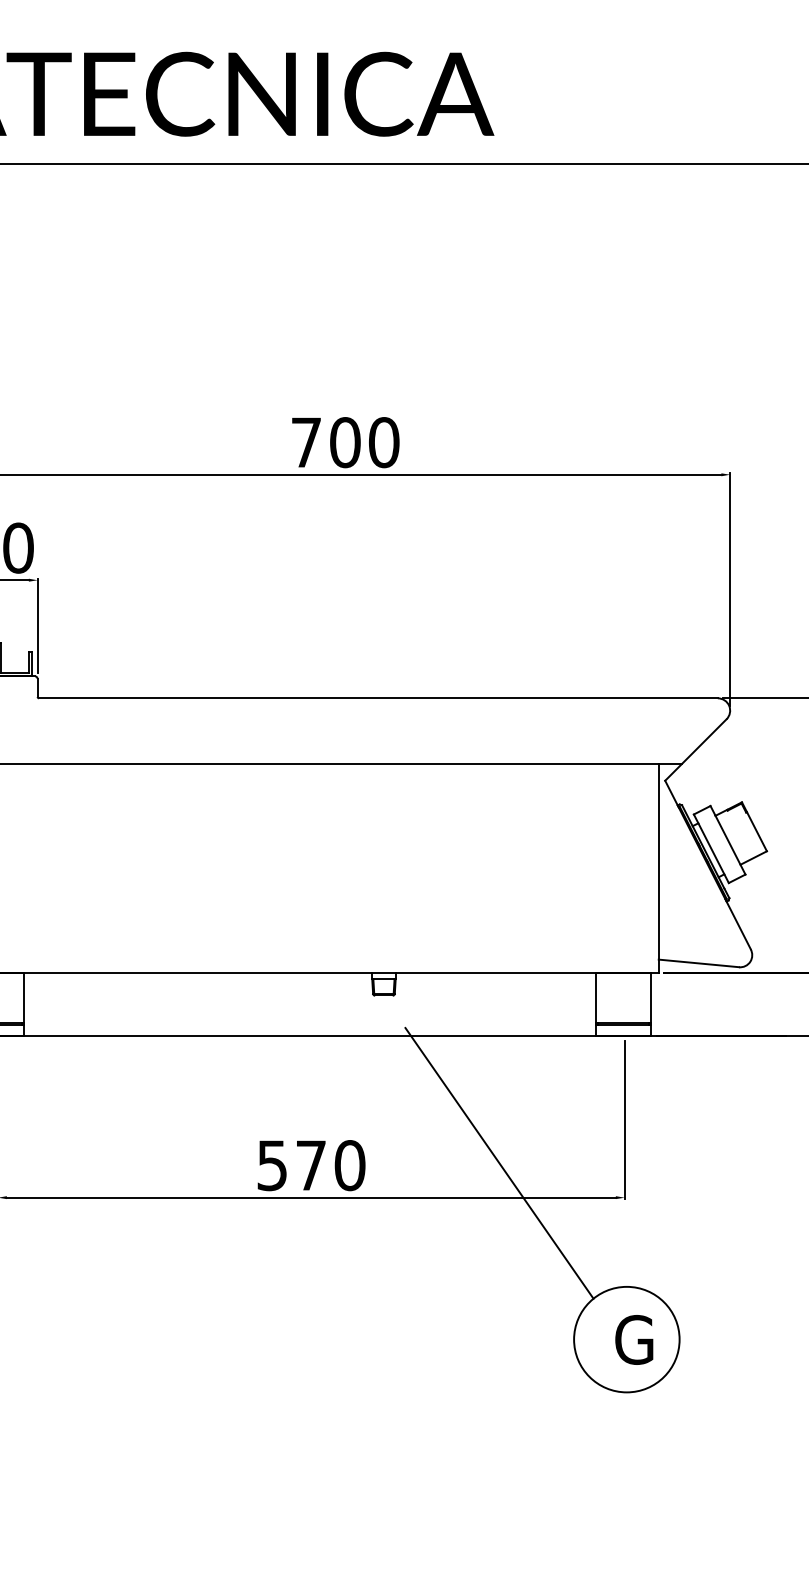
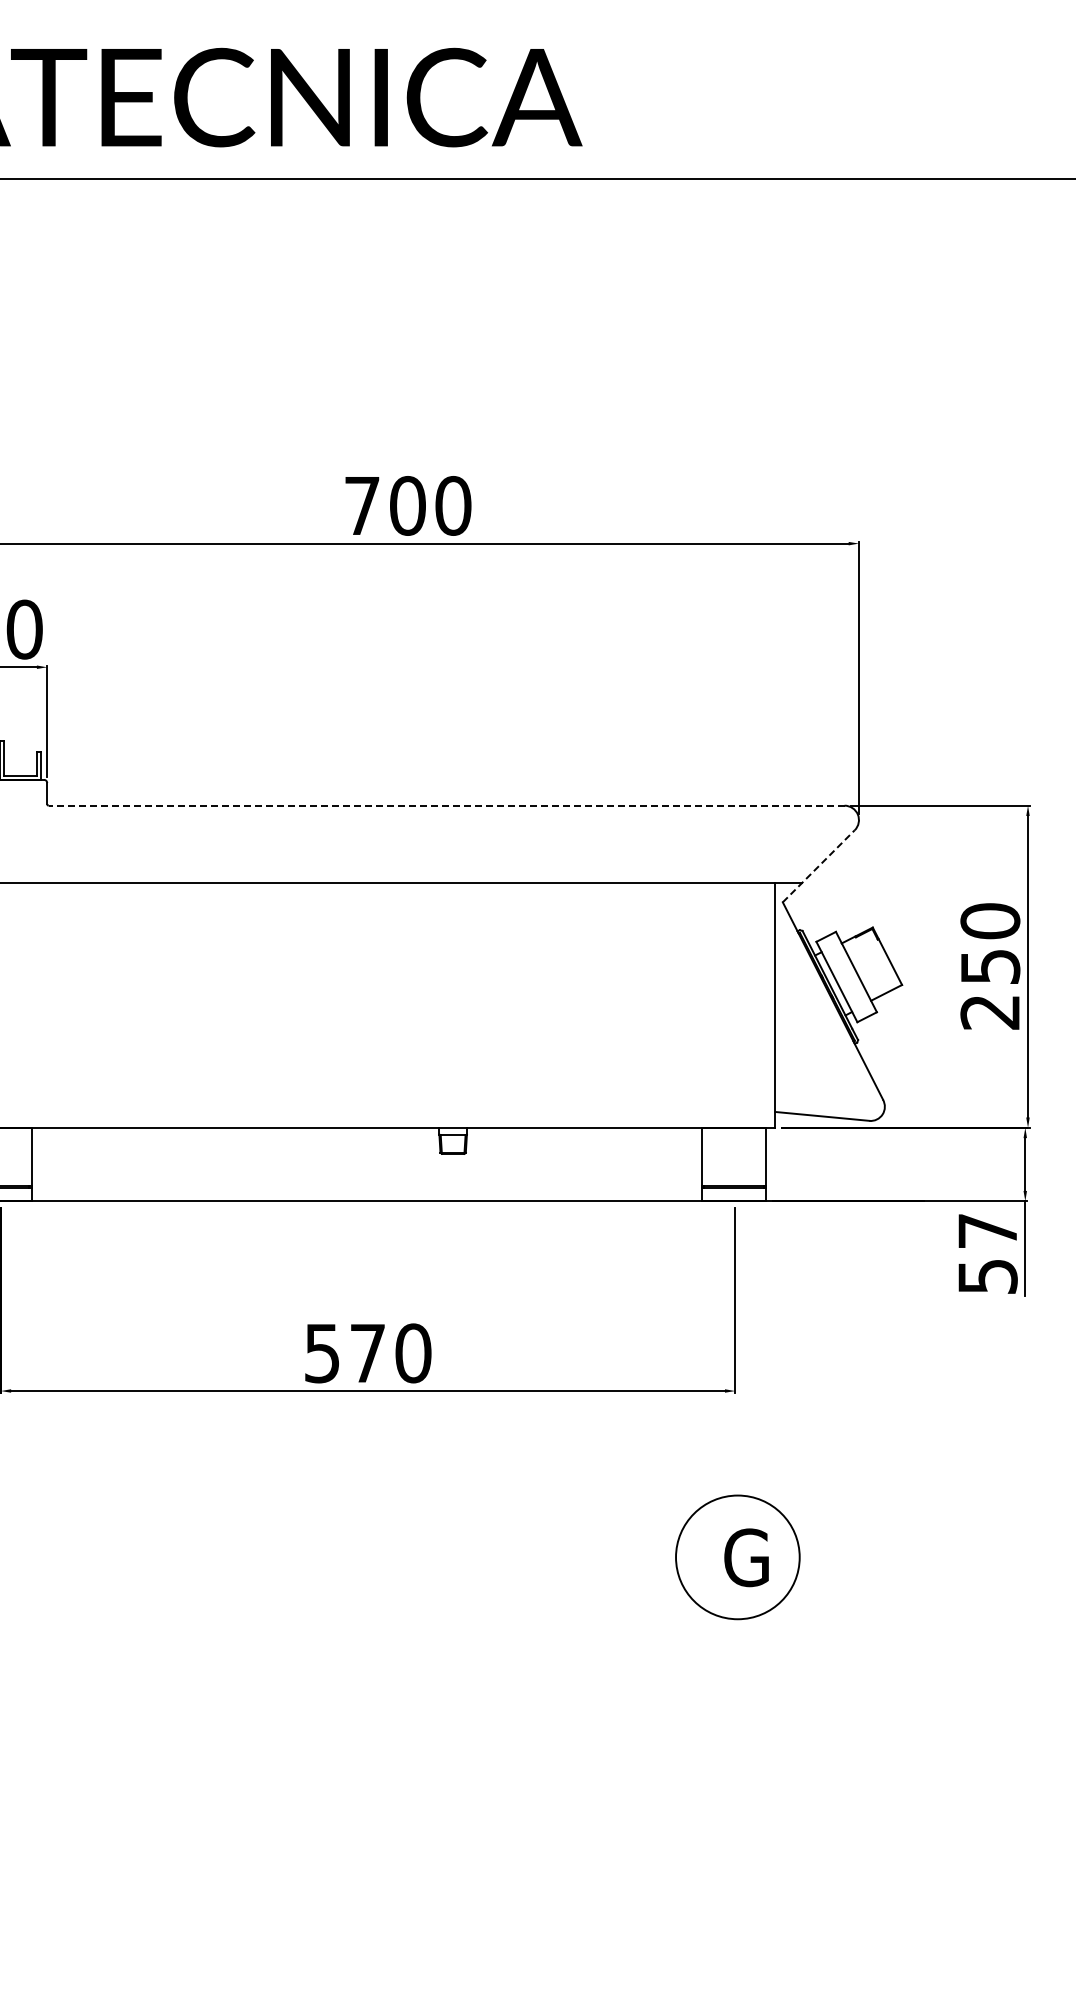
line: (378, 698) -> (446, 805), solid -> dashed
line: (695, 750) -> (818, 866), solid -> dashed
line: (499, 1163) -> (588, 1350), removed

